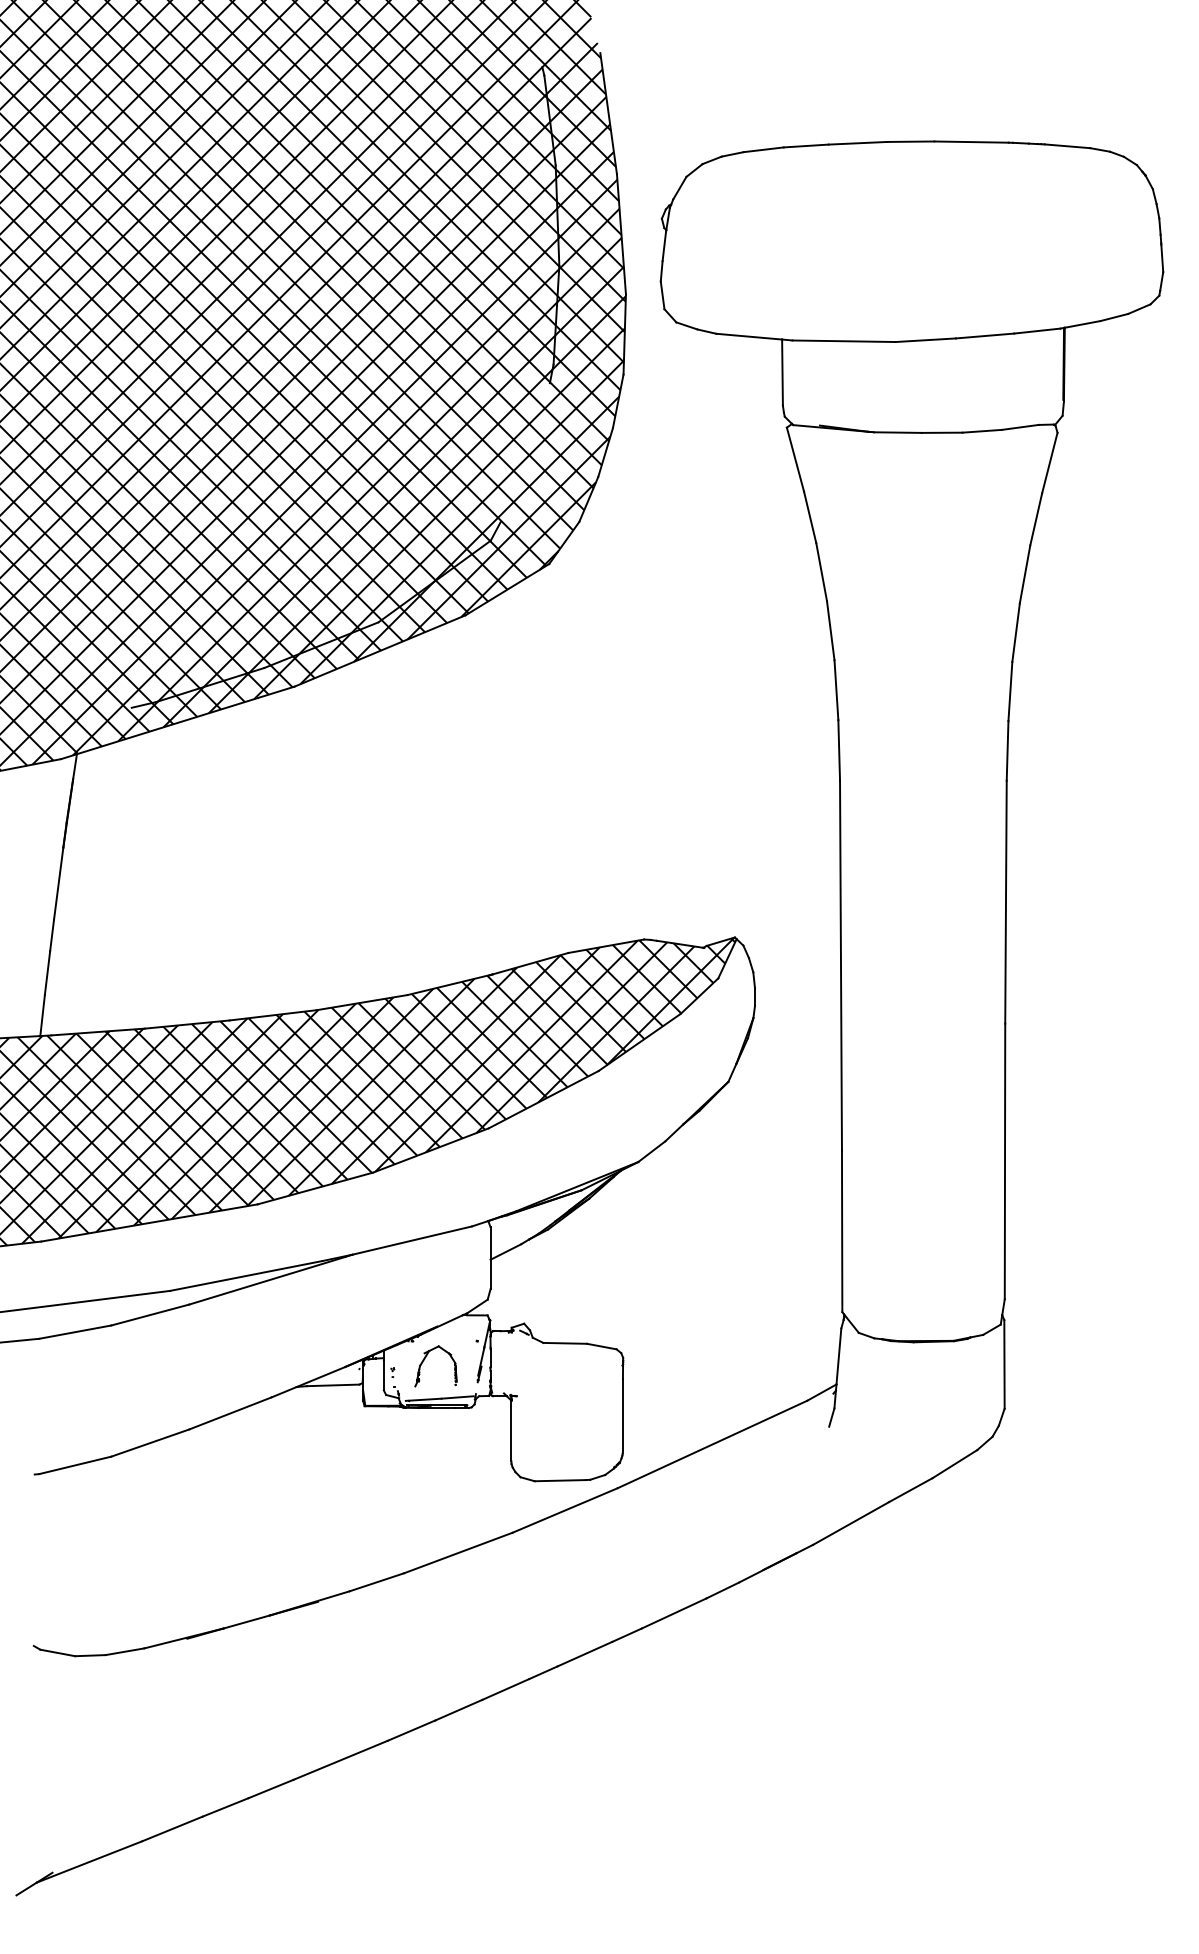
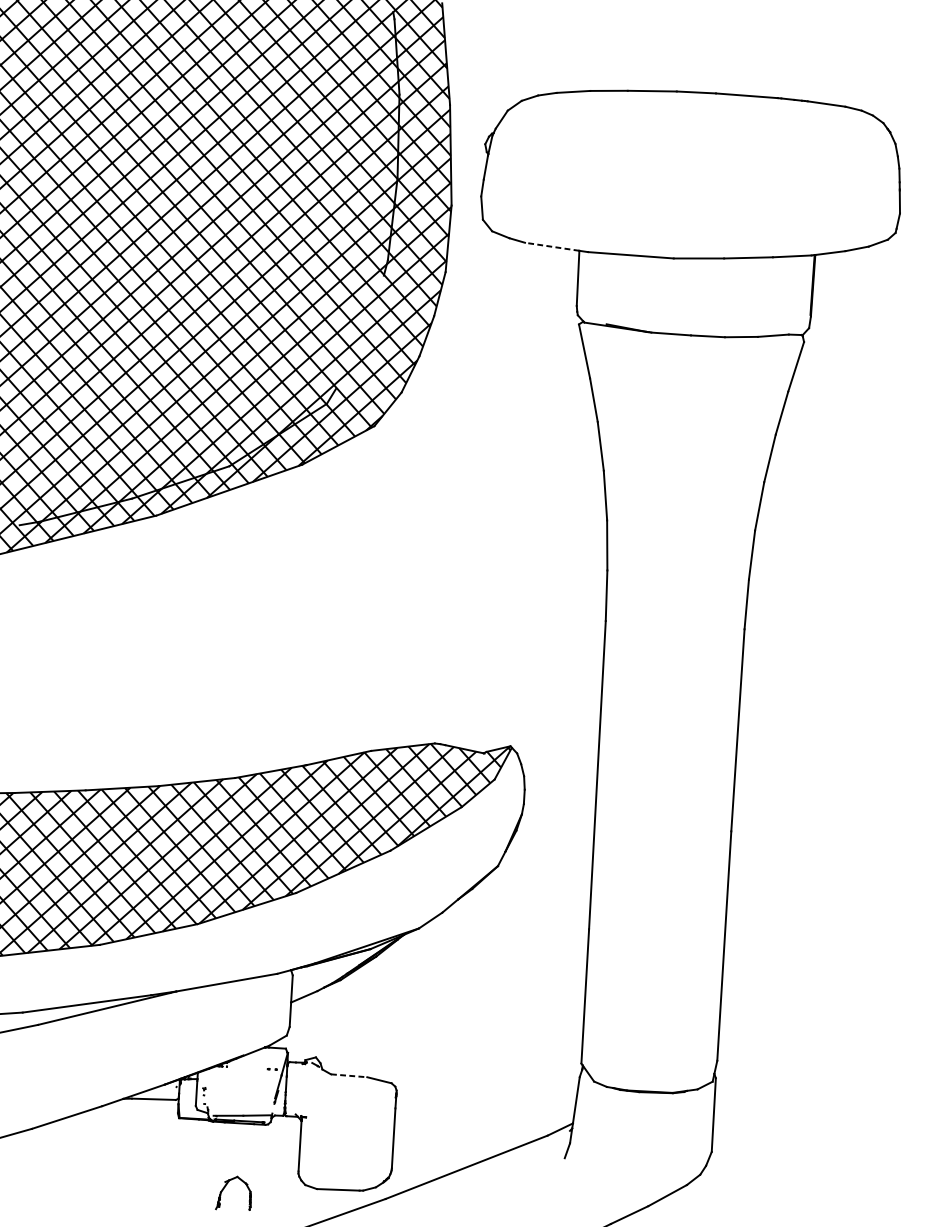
line: (749, 336) -> (552, 246), solid -> dashed
line: (565, 1343) -> (349, 1075), solid -> dashed
part: (425, 1359) -> (225, 1187), moved

